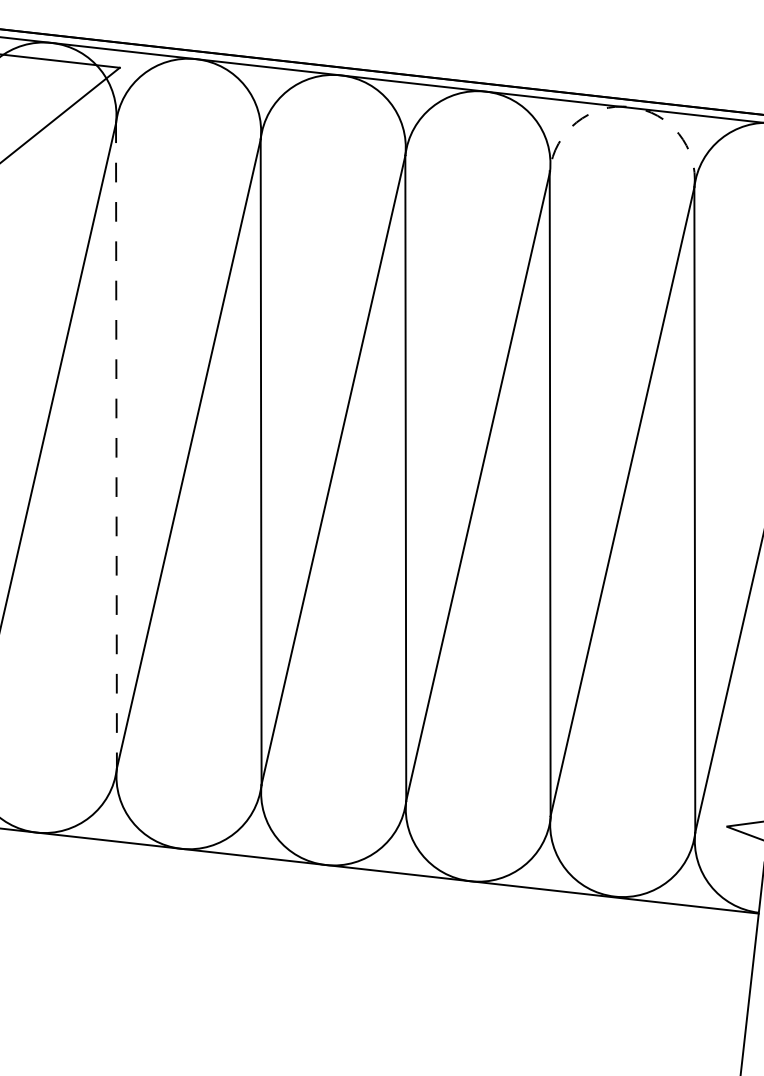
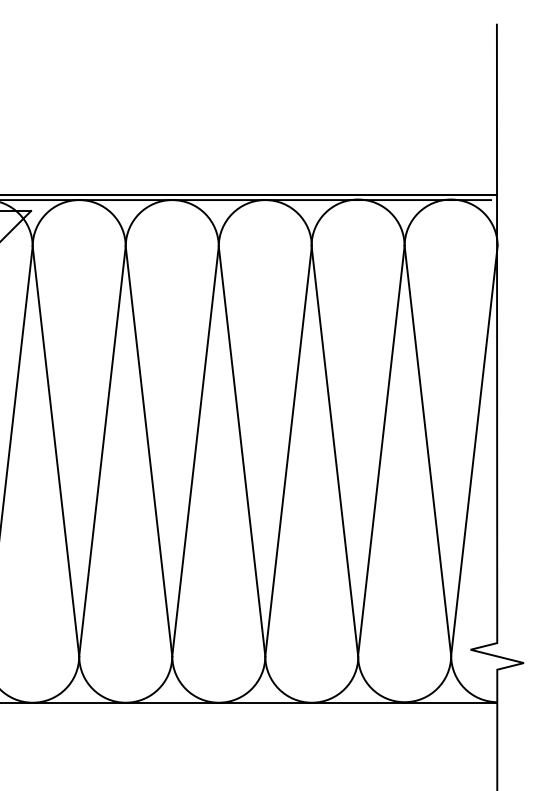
arc: (630, 106) -> (358, 199), dashed -> solid
line: (117, 446) -> (56, 451), dashed -> solid

